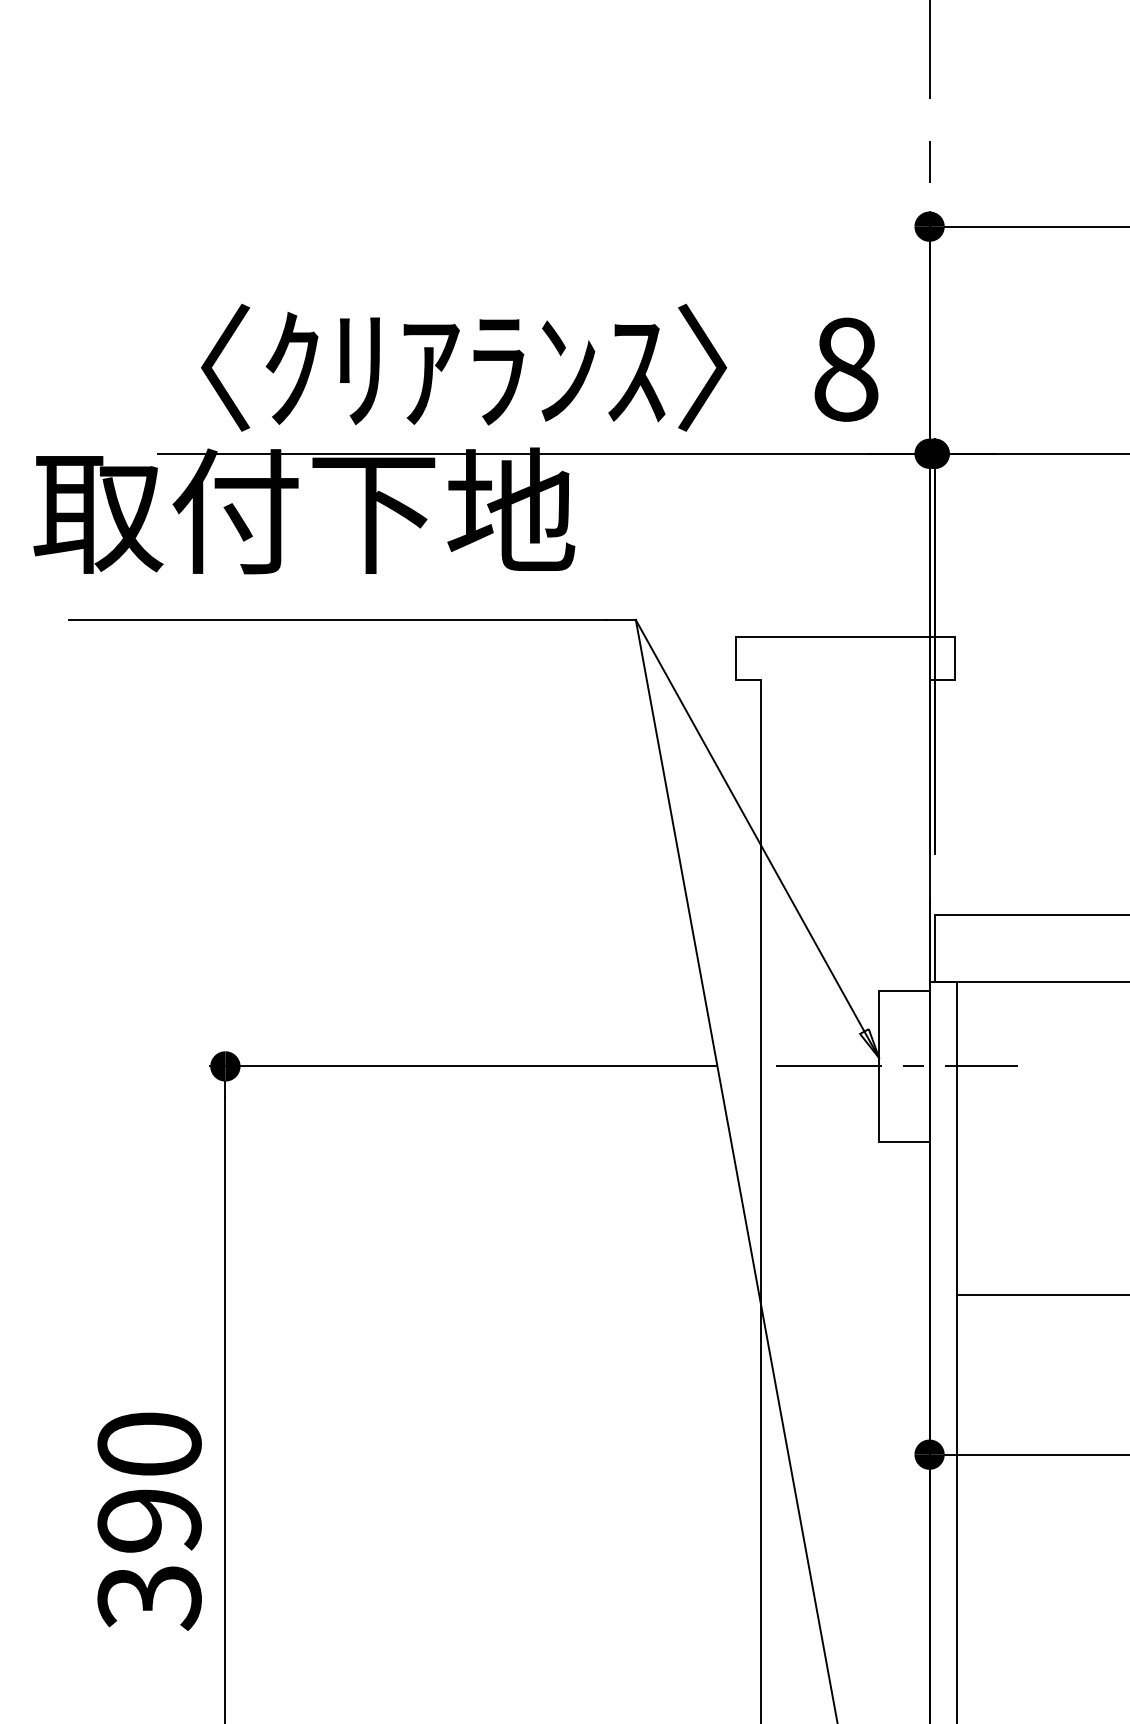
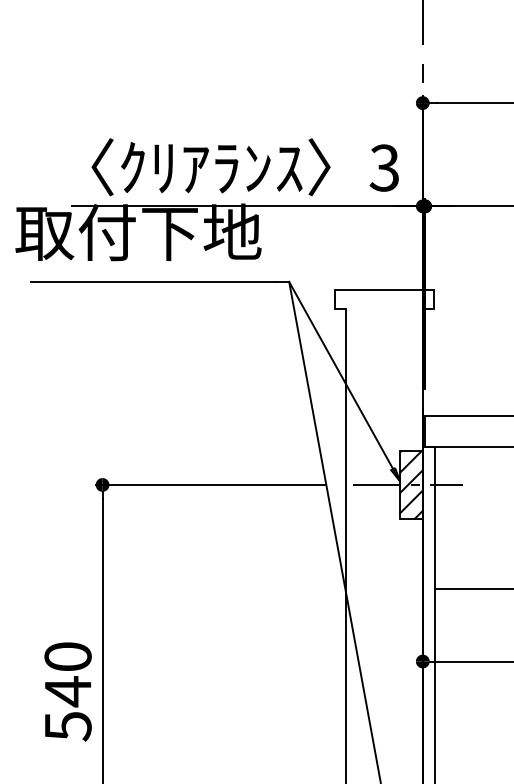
text: (845, 368) -> (384, 167), 8 -> 3
hatch: (902, 1065) -> (410, 484), added
text: (148, 1558) -> (67, 708), 390 -> 540

